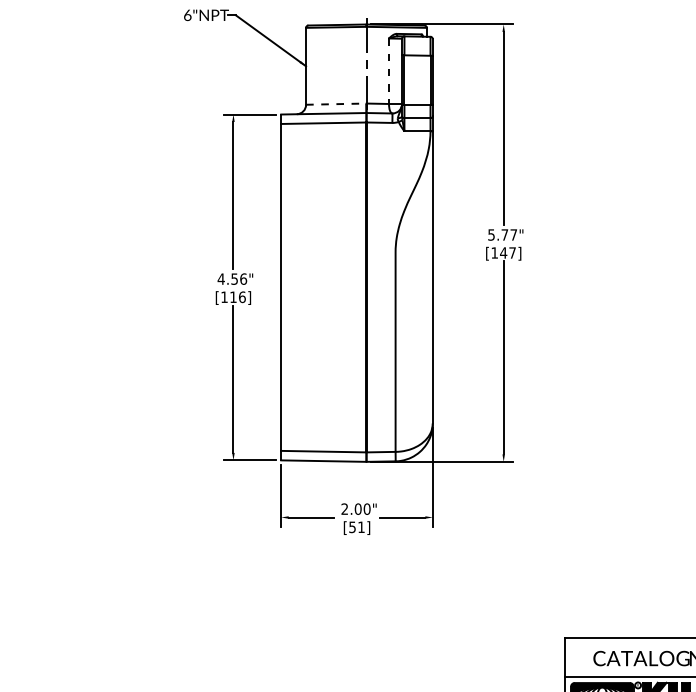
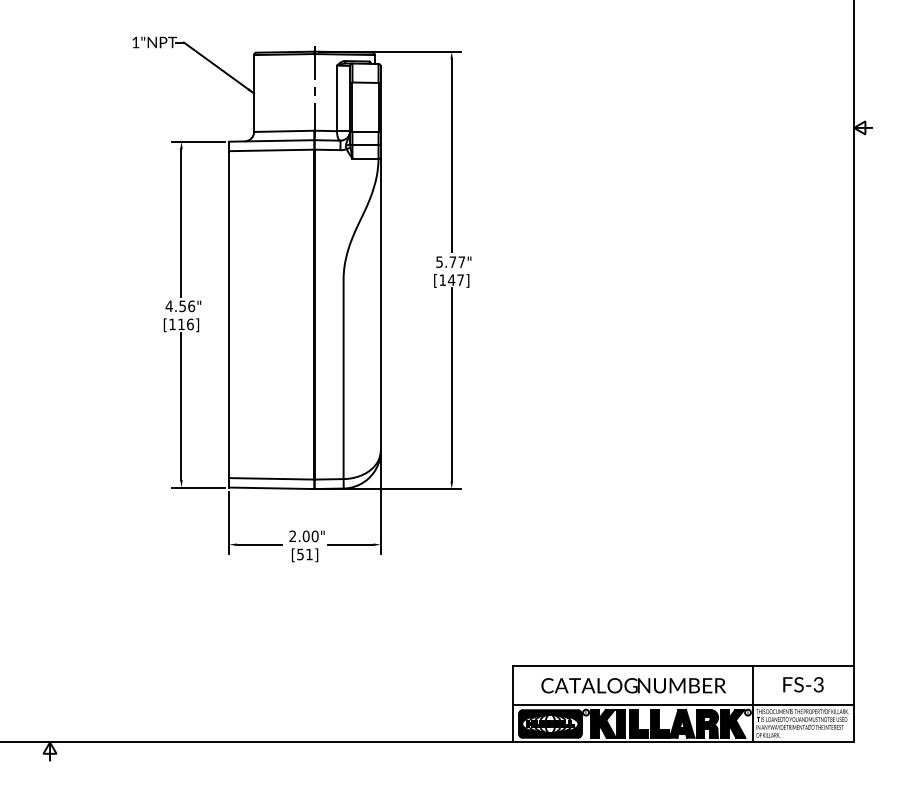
text: (187, 15) -> (135, 42), 6"NPT -> 1"NPT
line: (389, 71) -> (337, 98), dashed -> solid
line: (336, 104) -> (284, 131), dashed -> solid

